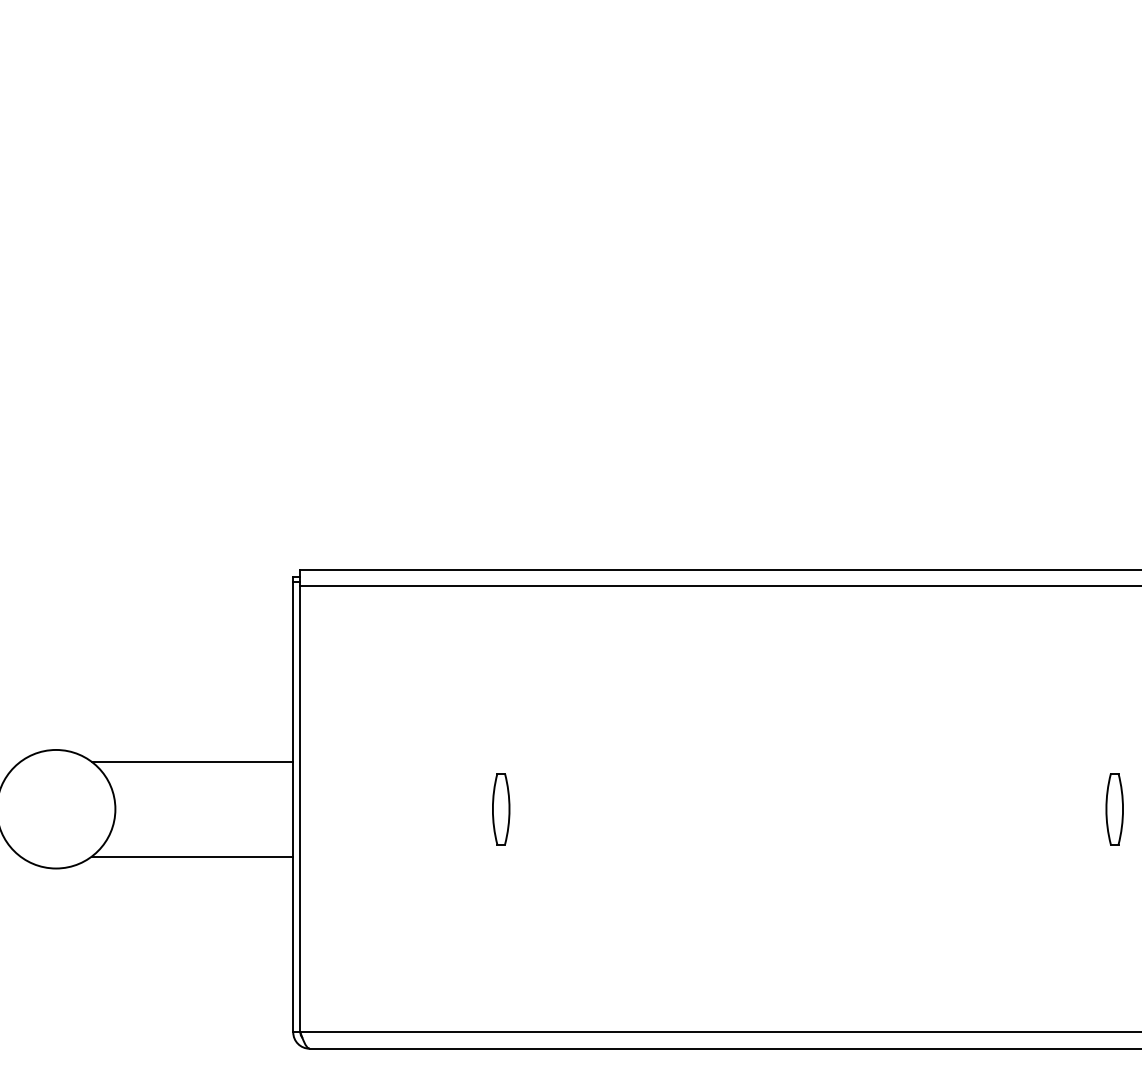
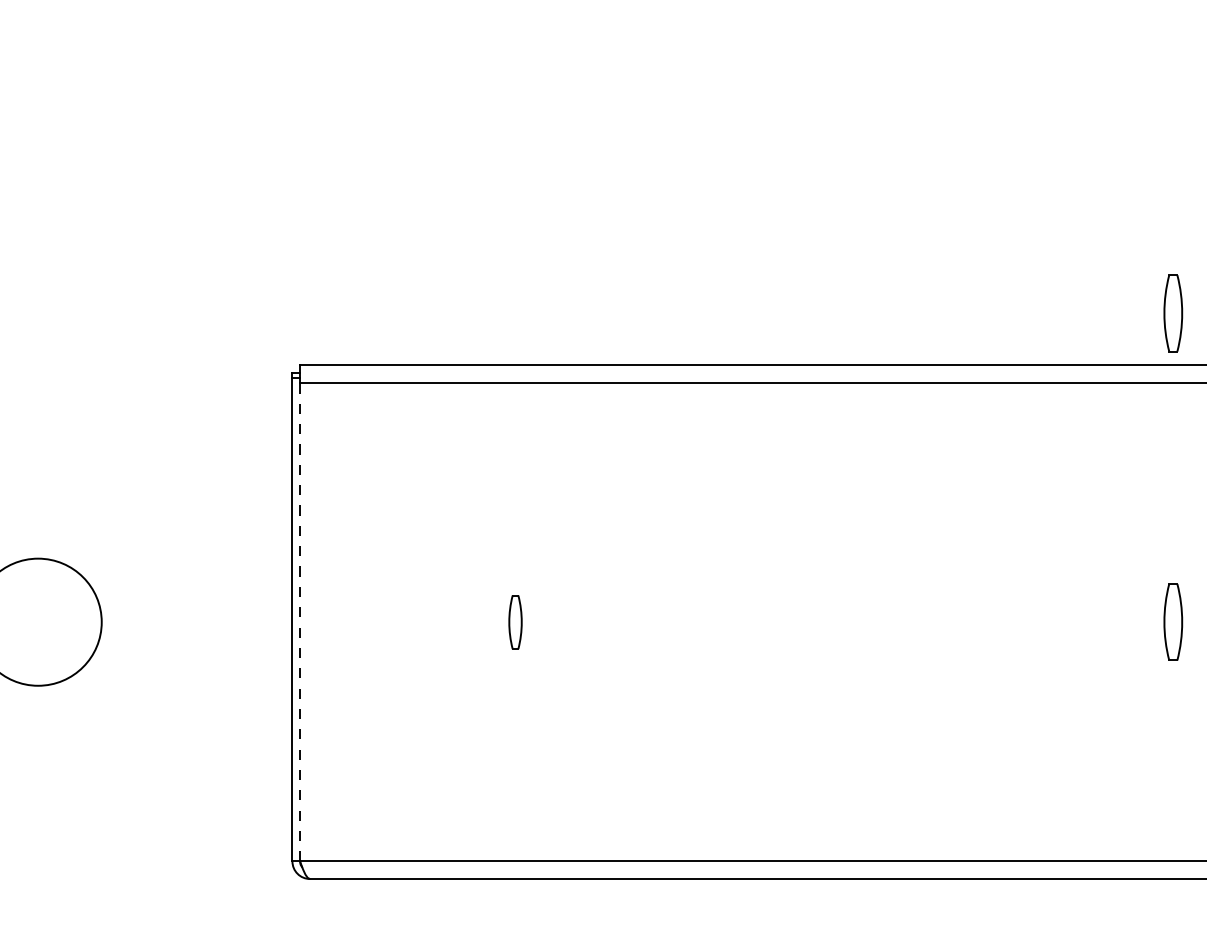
part: (1114, 521) -> (1173, 313), added
line: (192, 761) -> (184, 571), removed
line: (300, 808) -> (300, 621), solid -> dashed
part: (501, 809) -> (515, 622), size x0.7
line: (192, 856) -> (184, 672), removed

